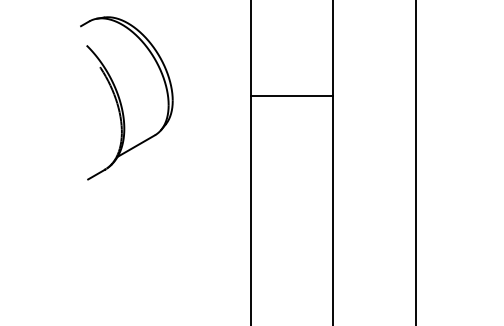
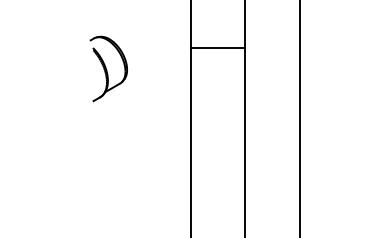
line: (291, 96) -> (217, 48), moved
part: (126, 97) -> (108, 68), size x0.6

